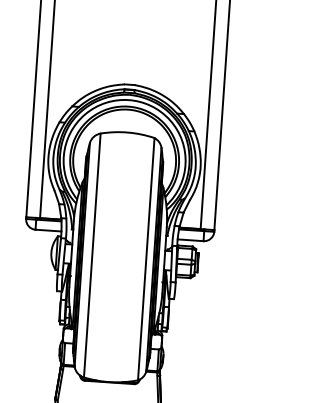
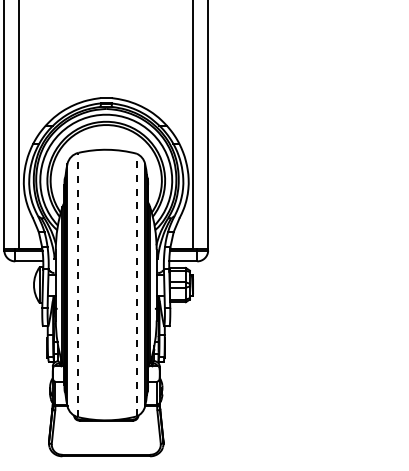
line: (92, 255) -> (78, 284), solid -> dashed
line: (145, 258) -> (136, 284), solid -> dashed

